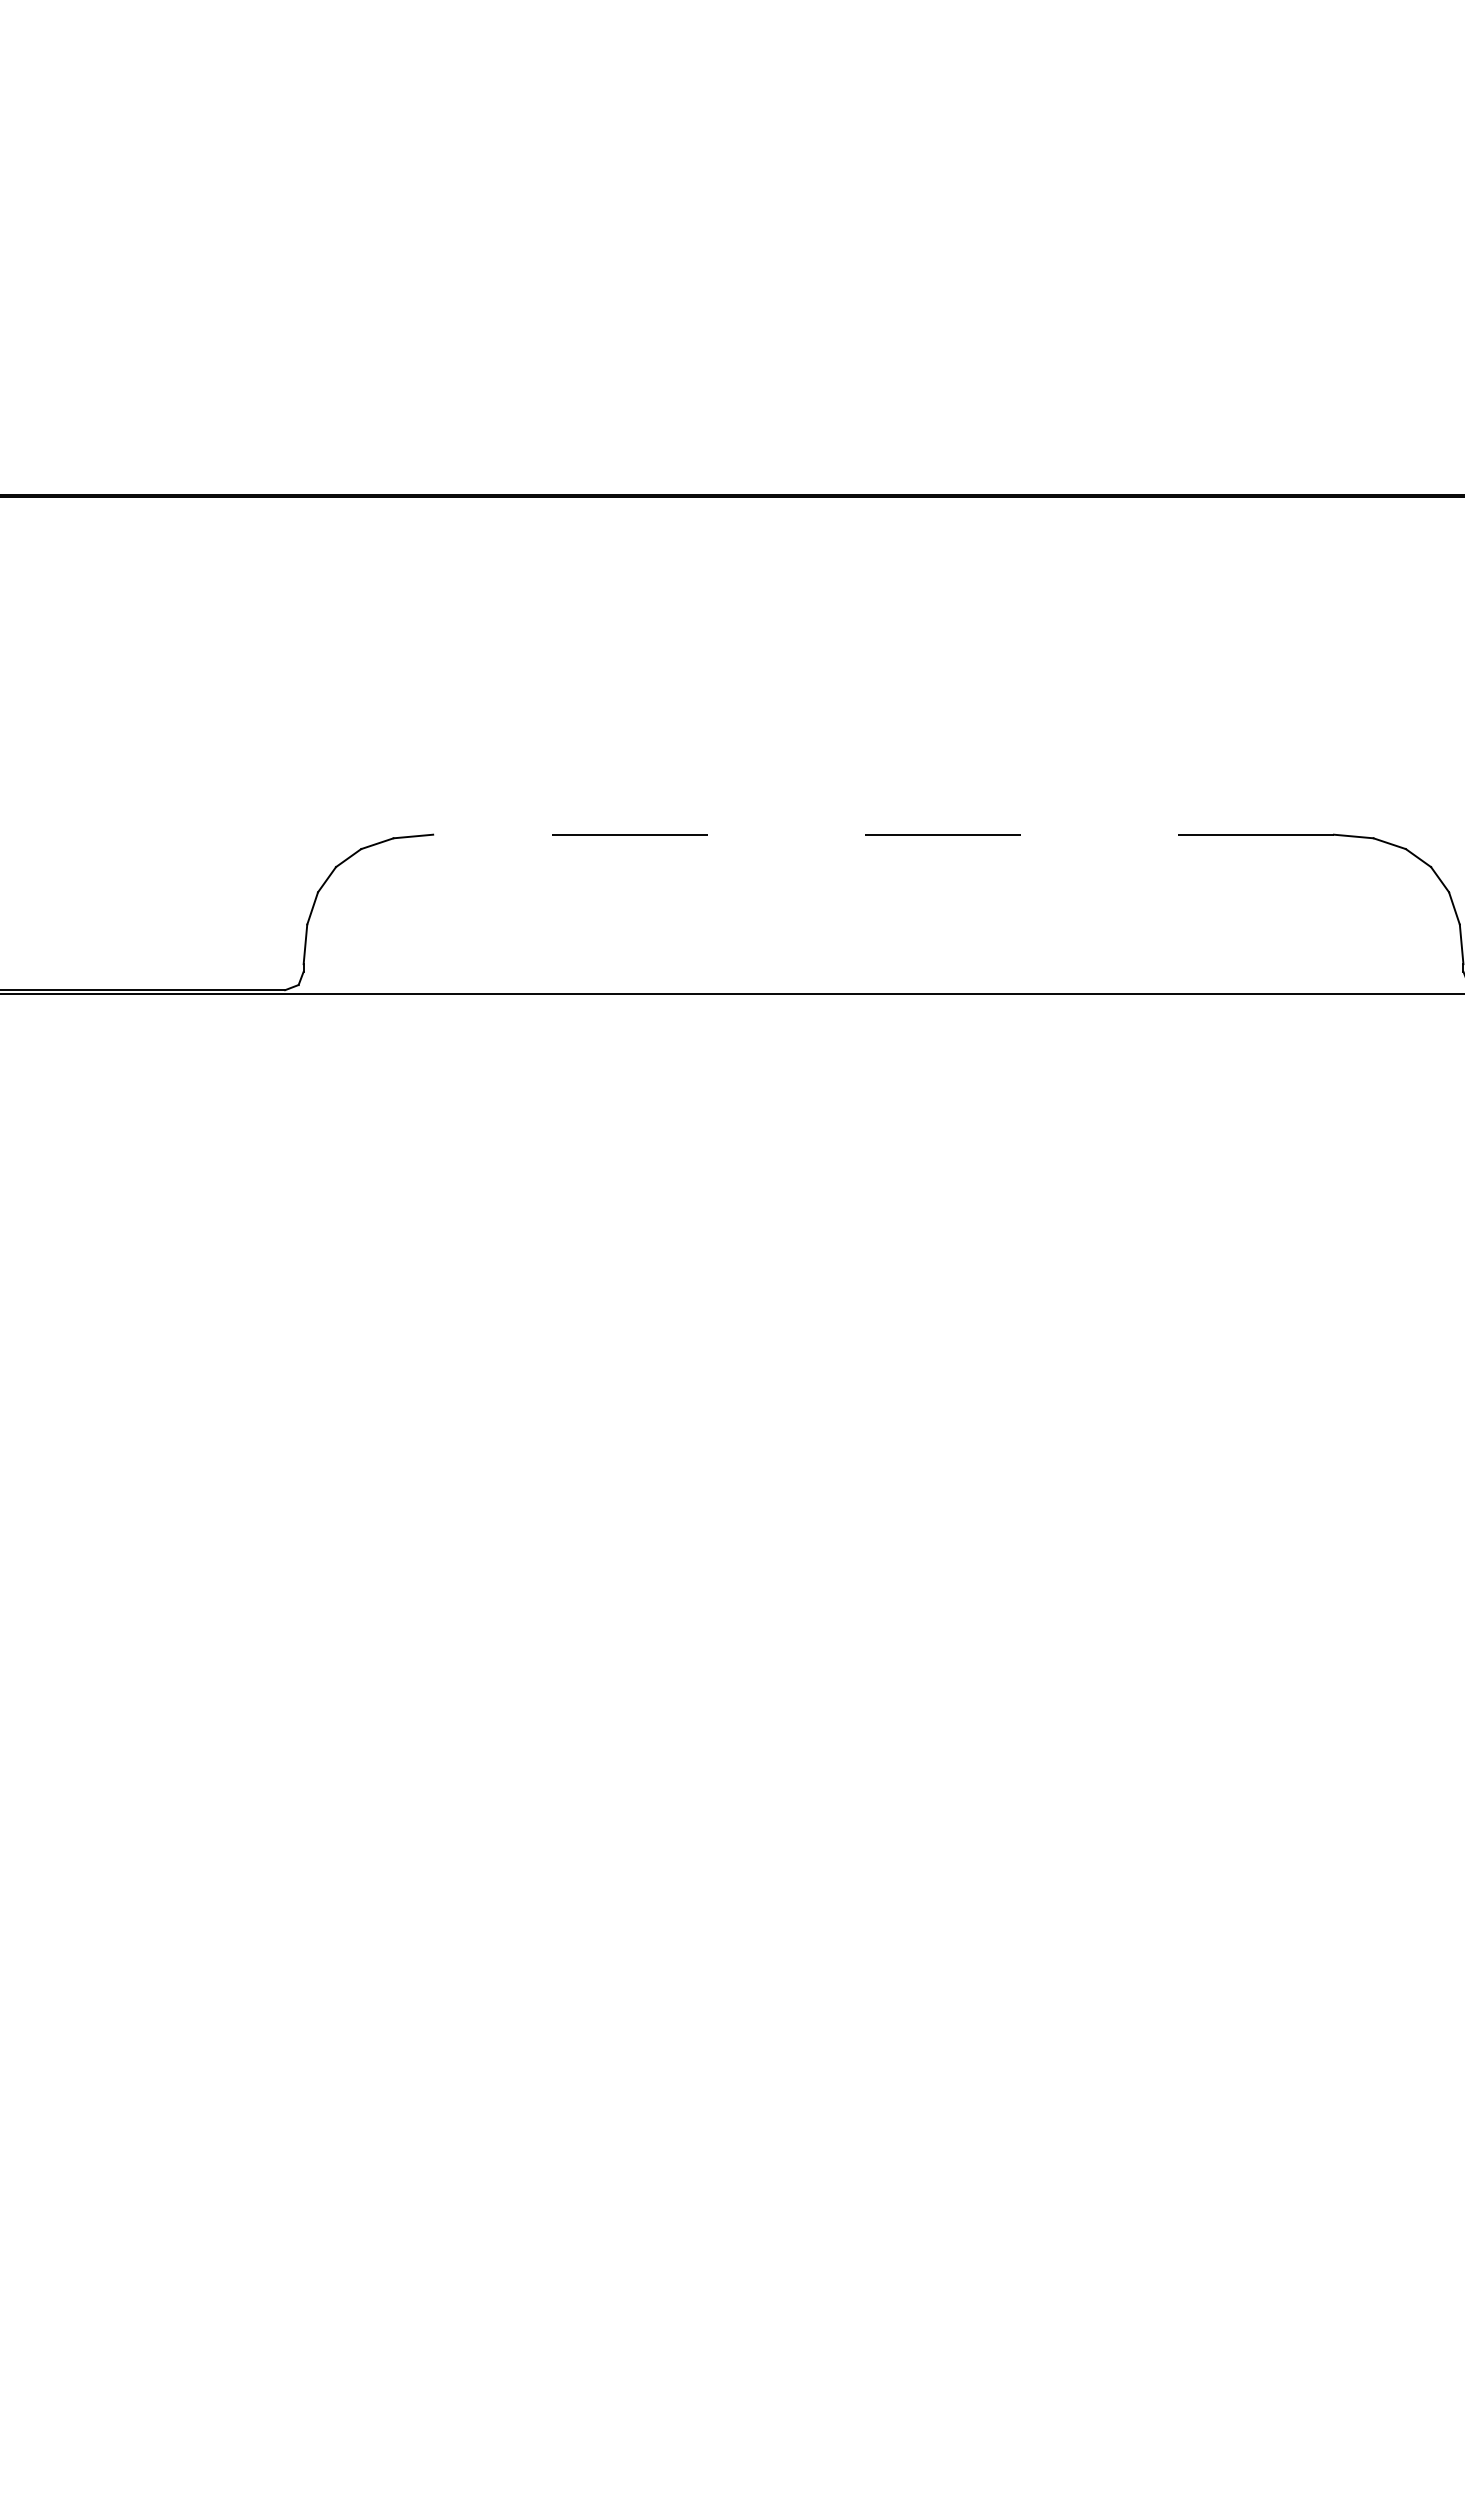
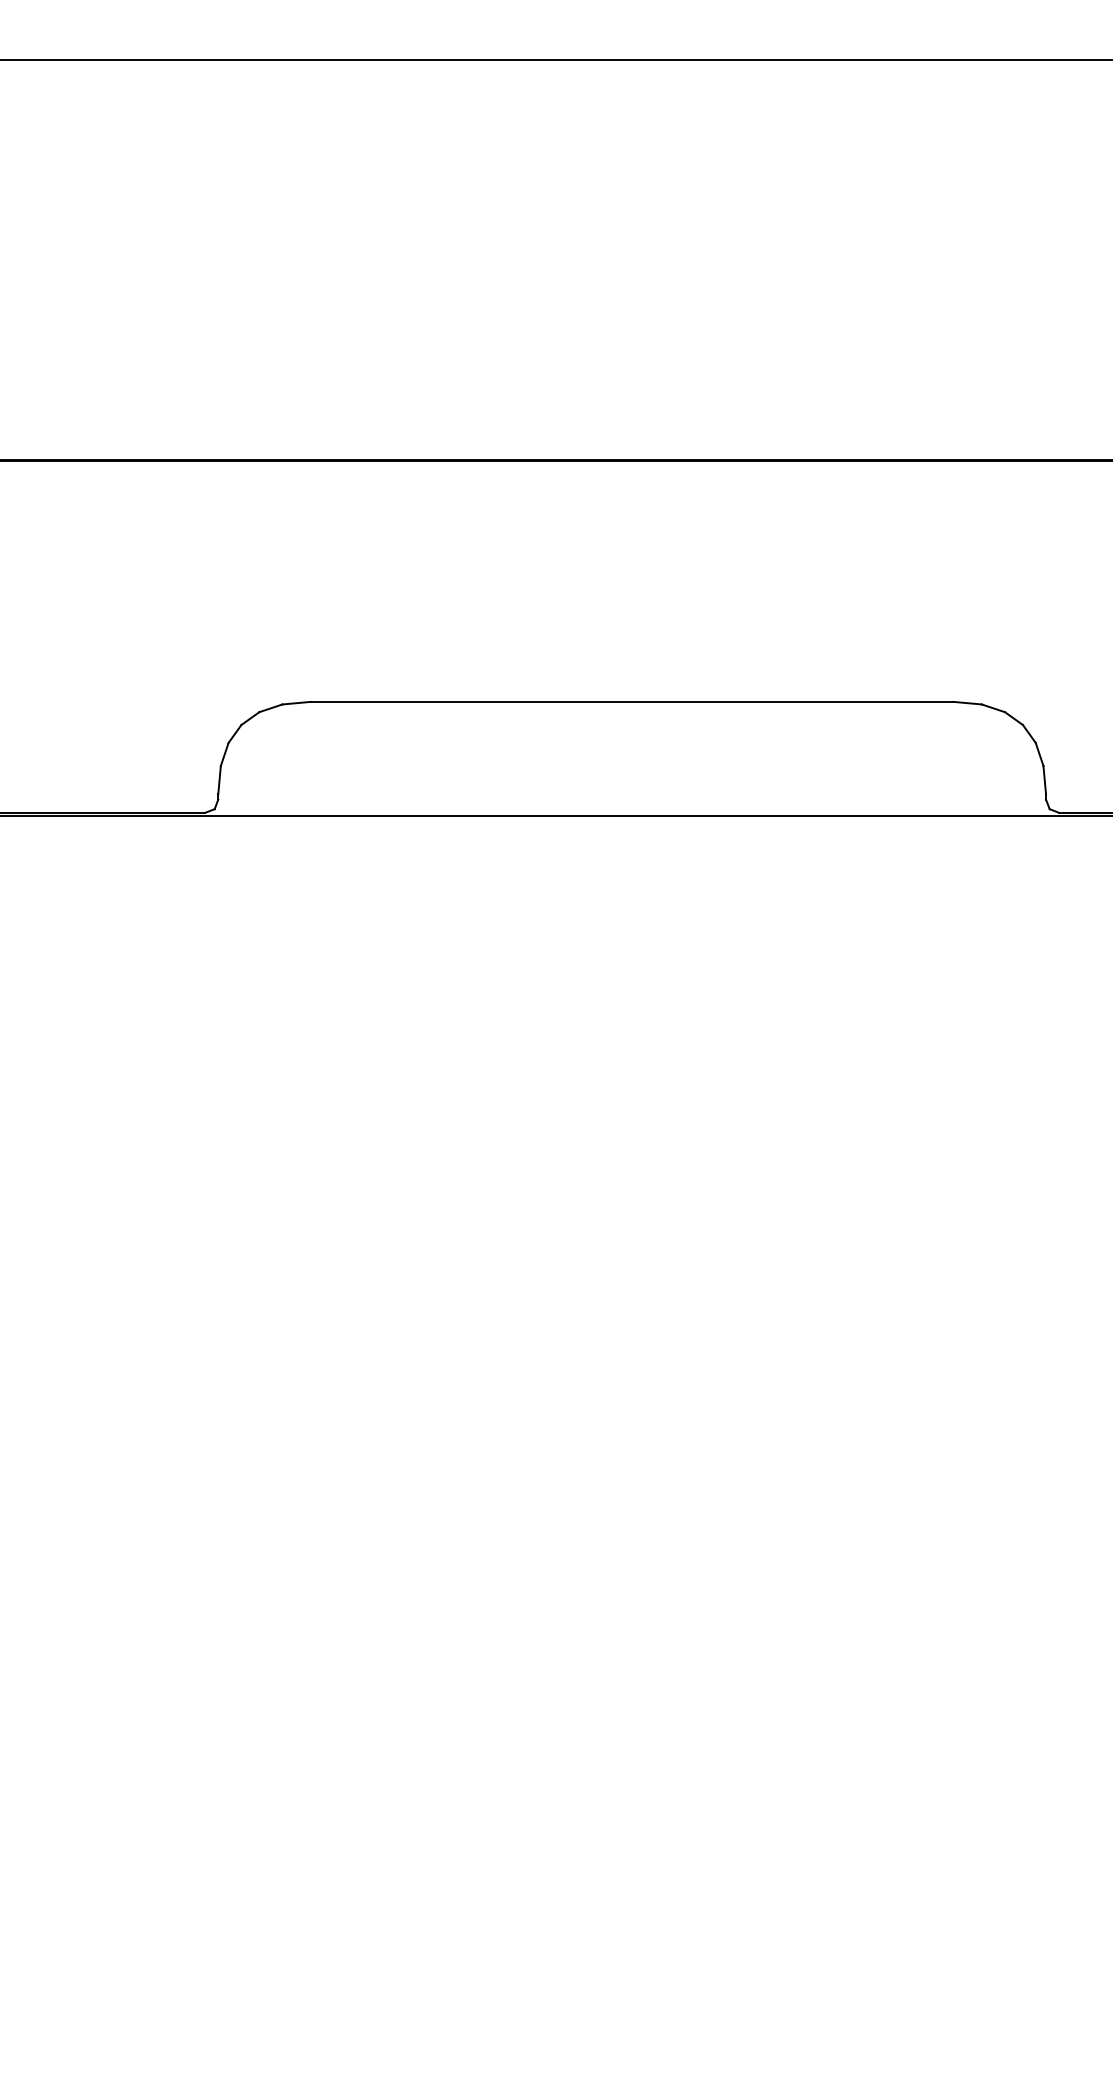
line: (882, 834) -> (631, 701), dashed -> solid

